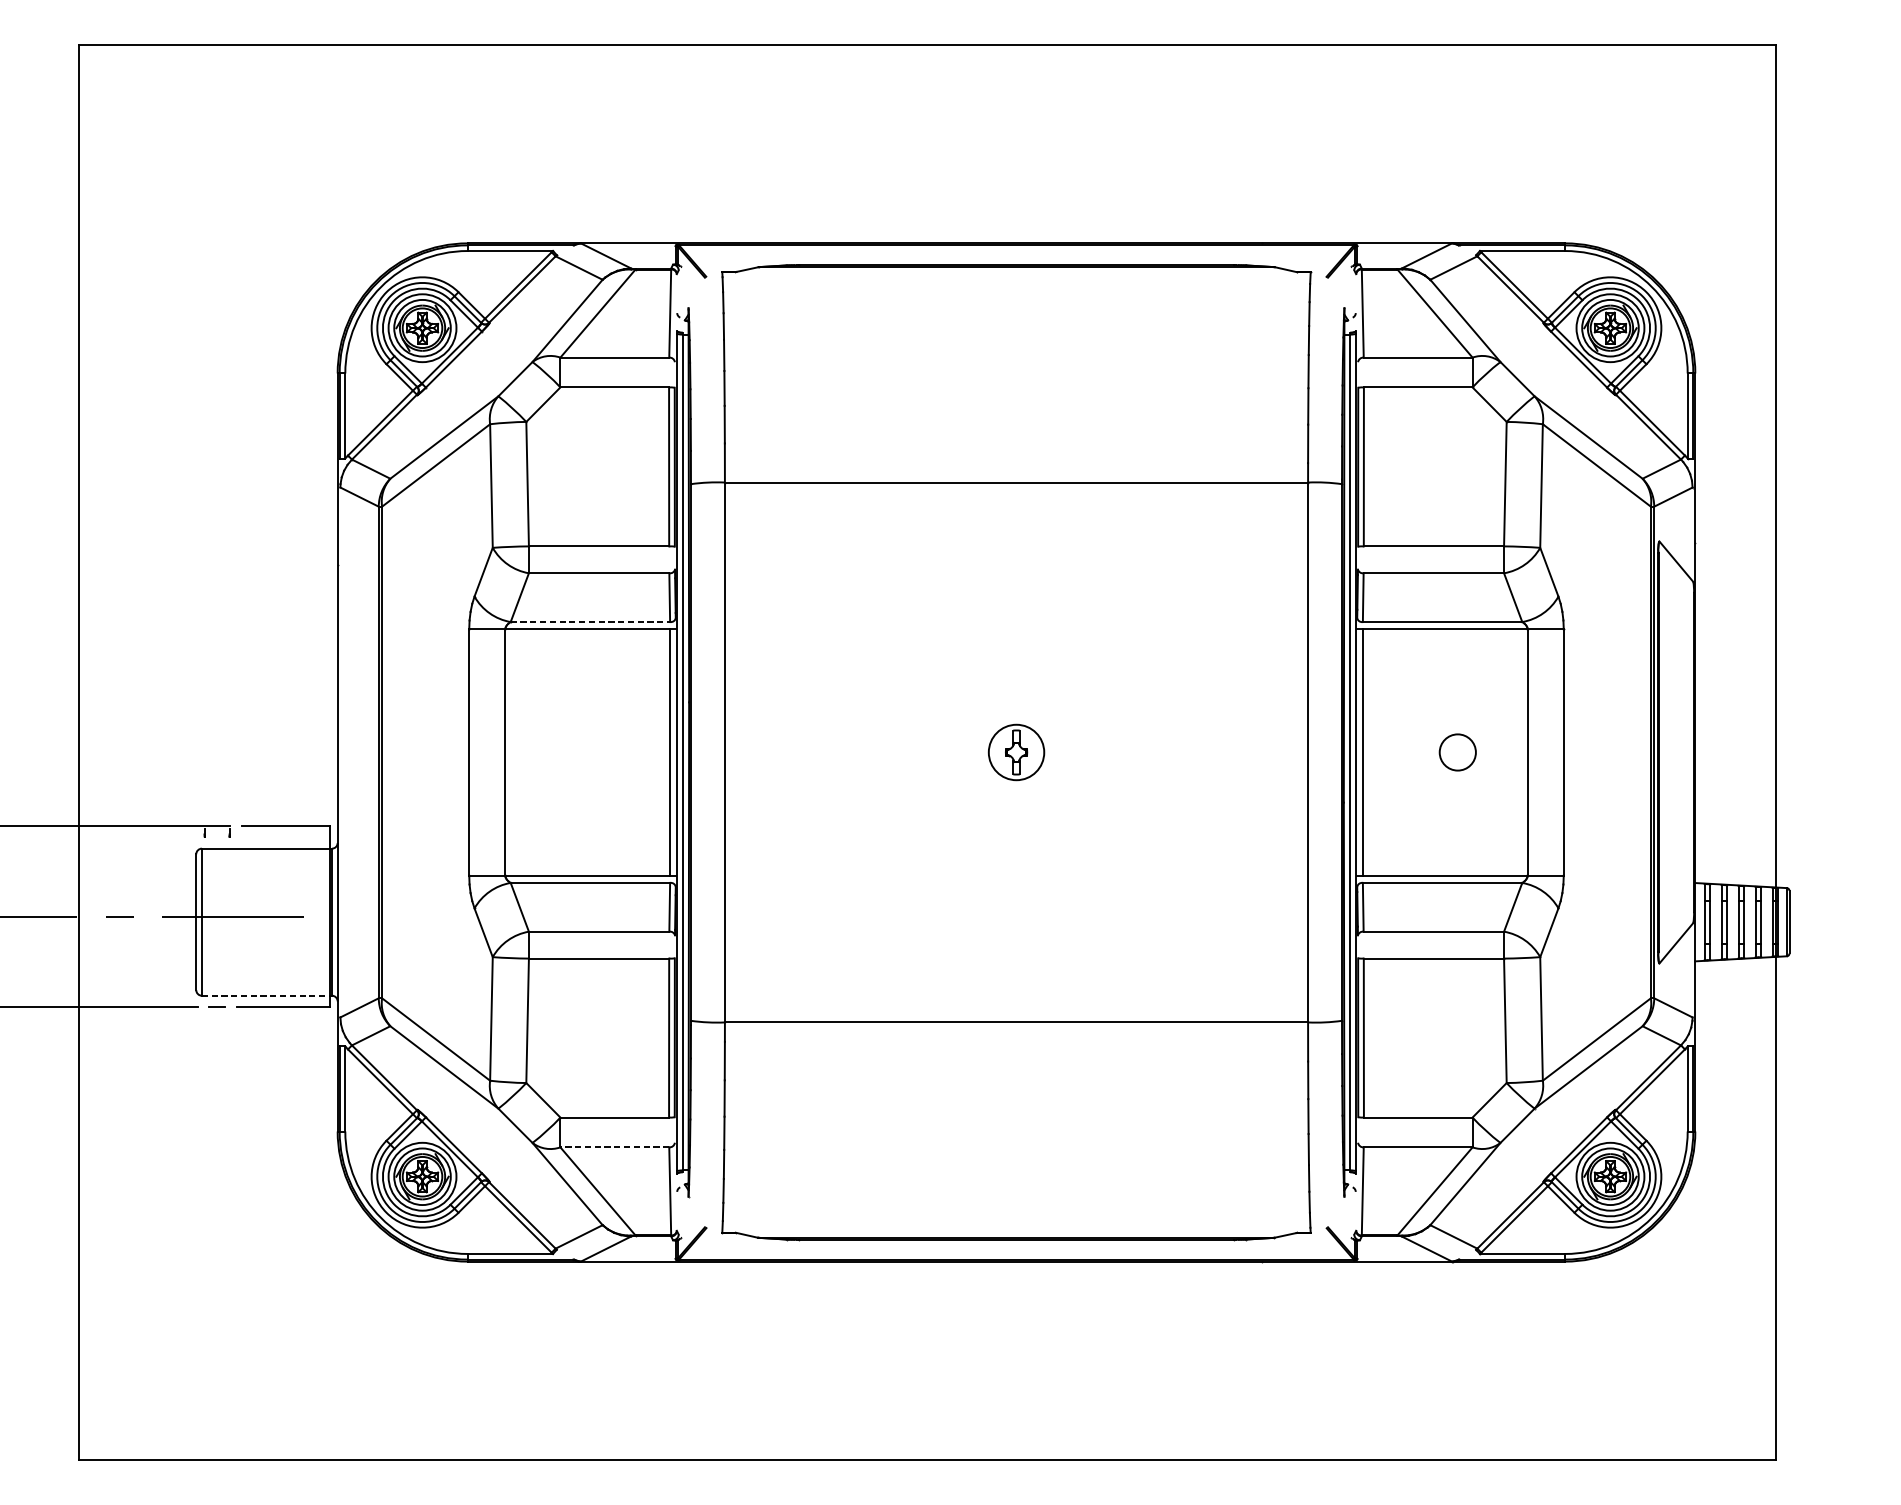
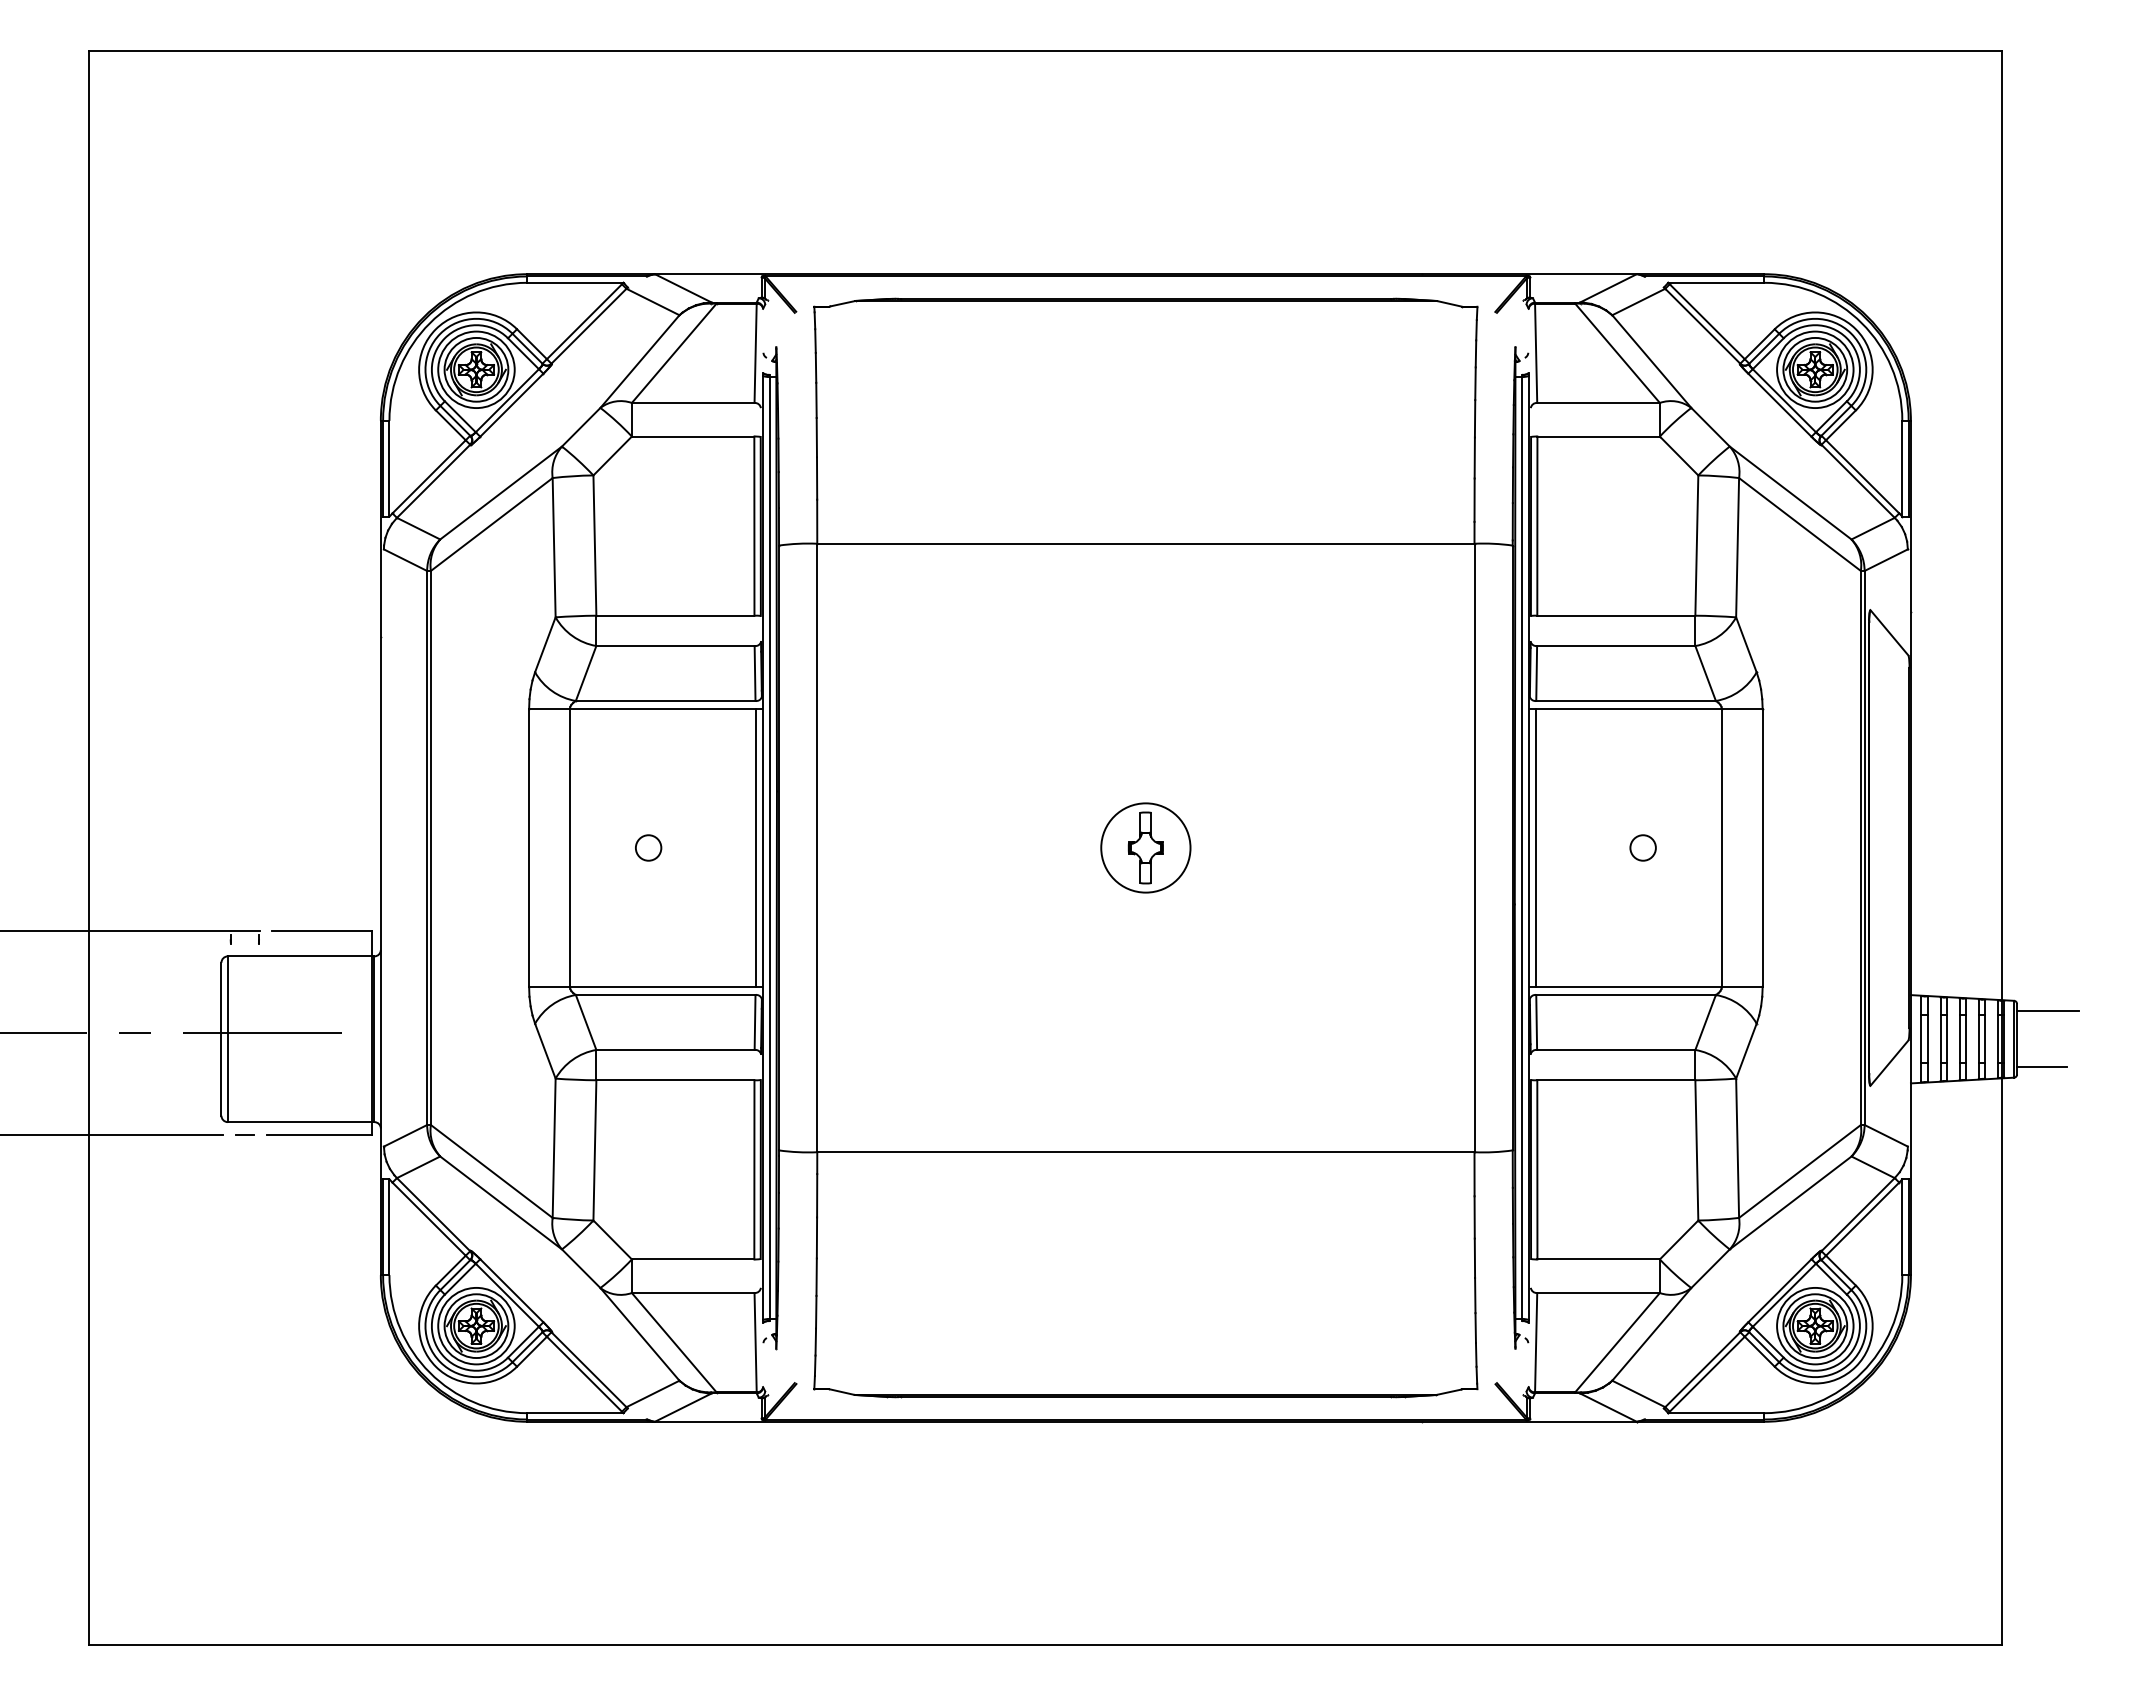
line: (590, 622) -> (665, 701), dashed -> solid
circle: (575, 752) -> (648, 847), added
part: (1016, 752) -> (1145, 847), size x1.43
circle: (1457, 752) -> (1642, 847), size x0.62
line: (1816, 897) -> (2047, 1011), added
line: (1811, 947) -> (2041, 1067), added
line: (267, 996) -> (301, 1122), dashed -> solid
line: (614, 1147) -> (692, 1293), dashed -> solid

